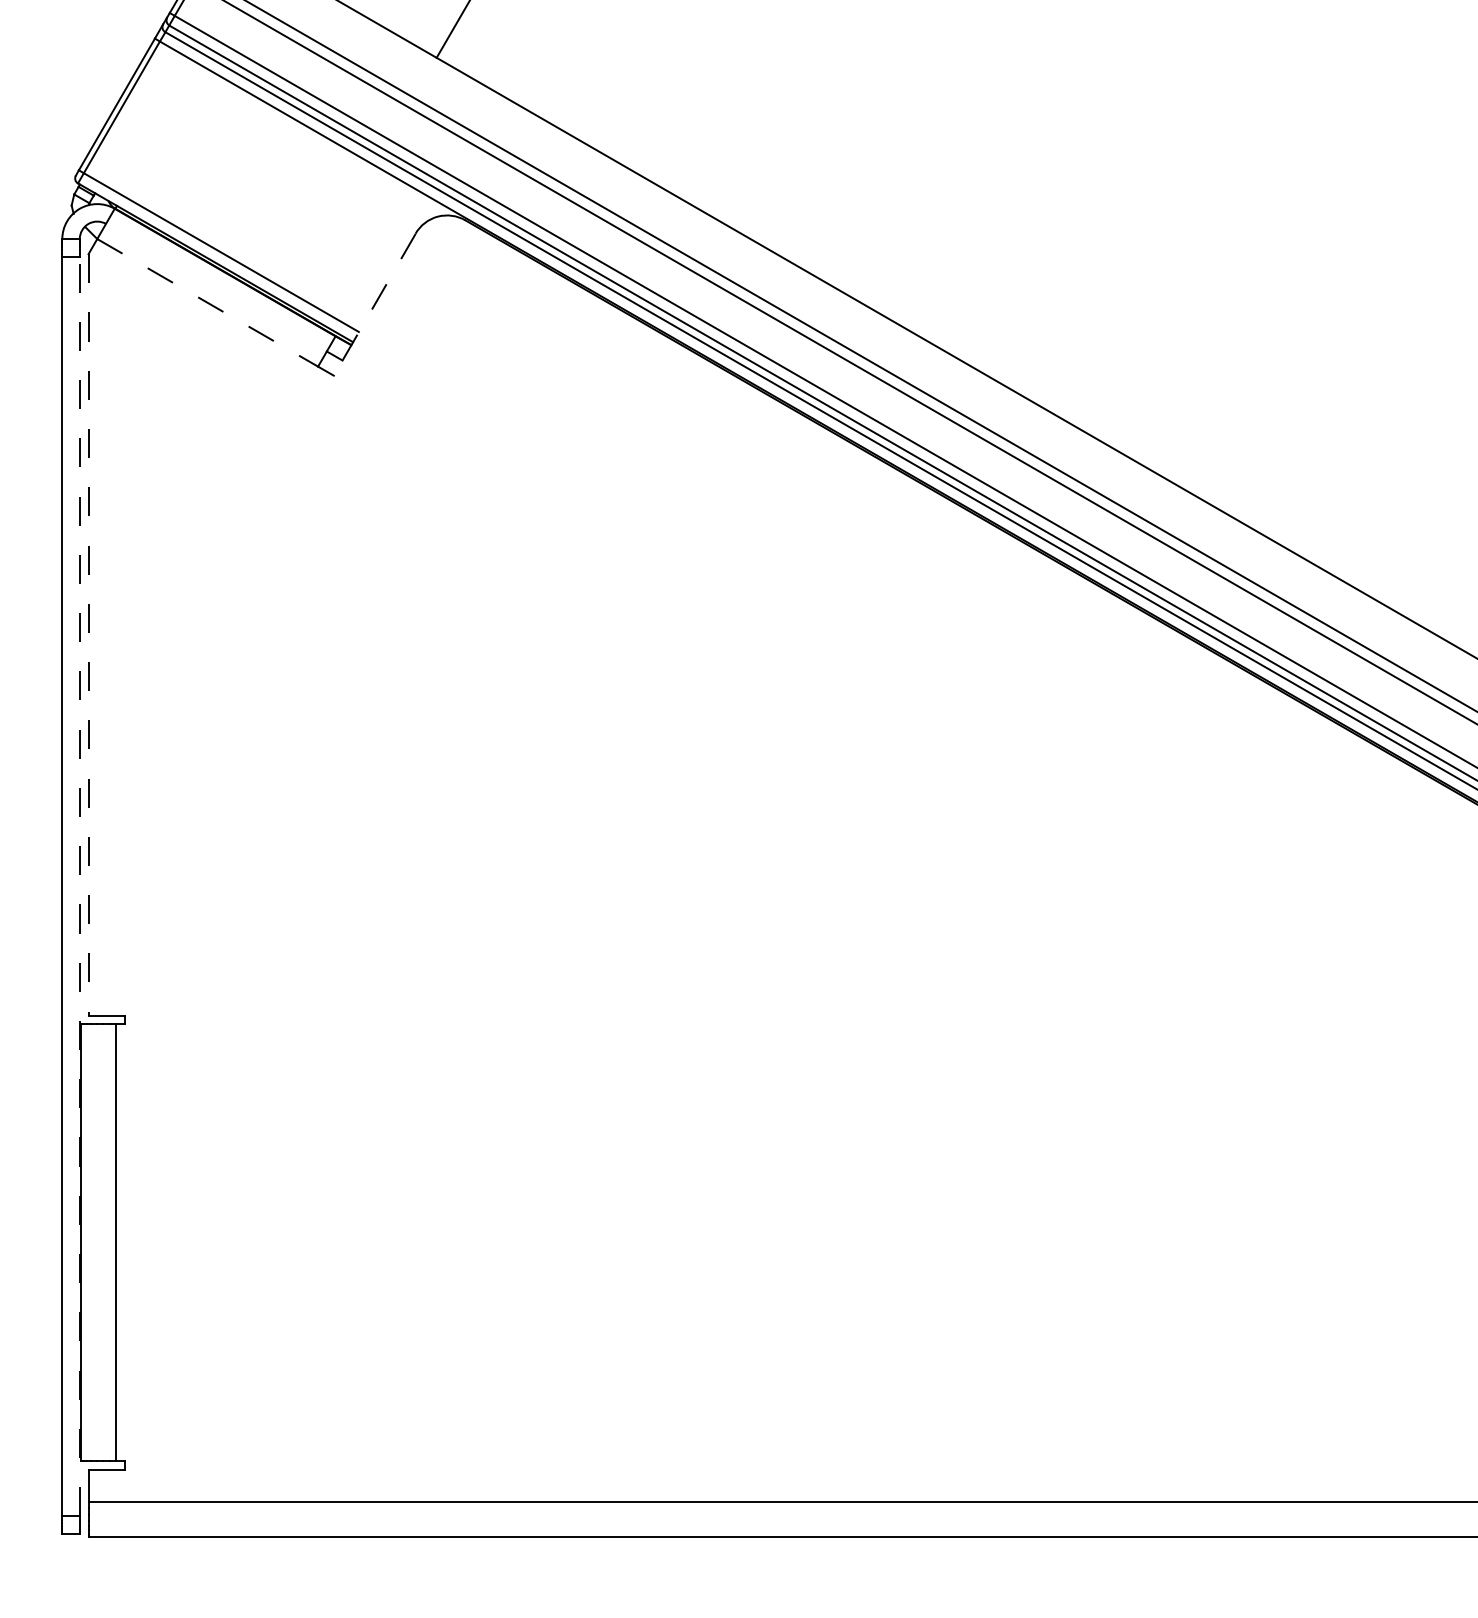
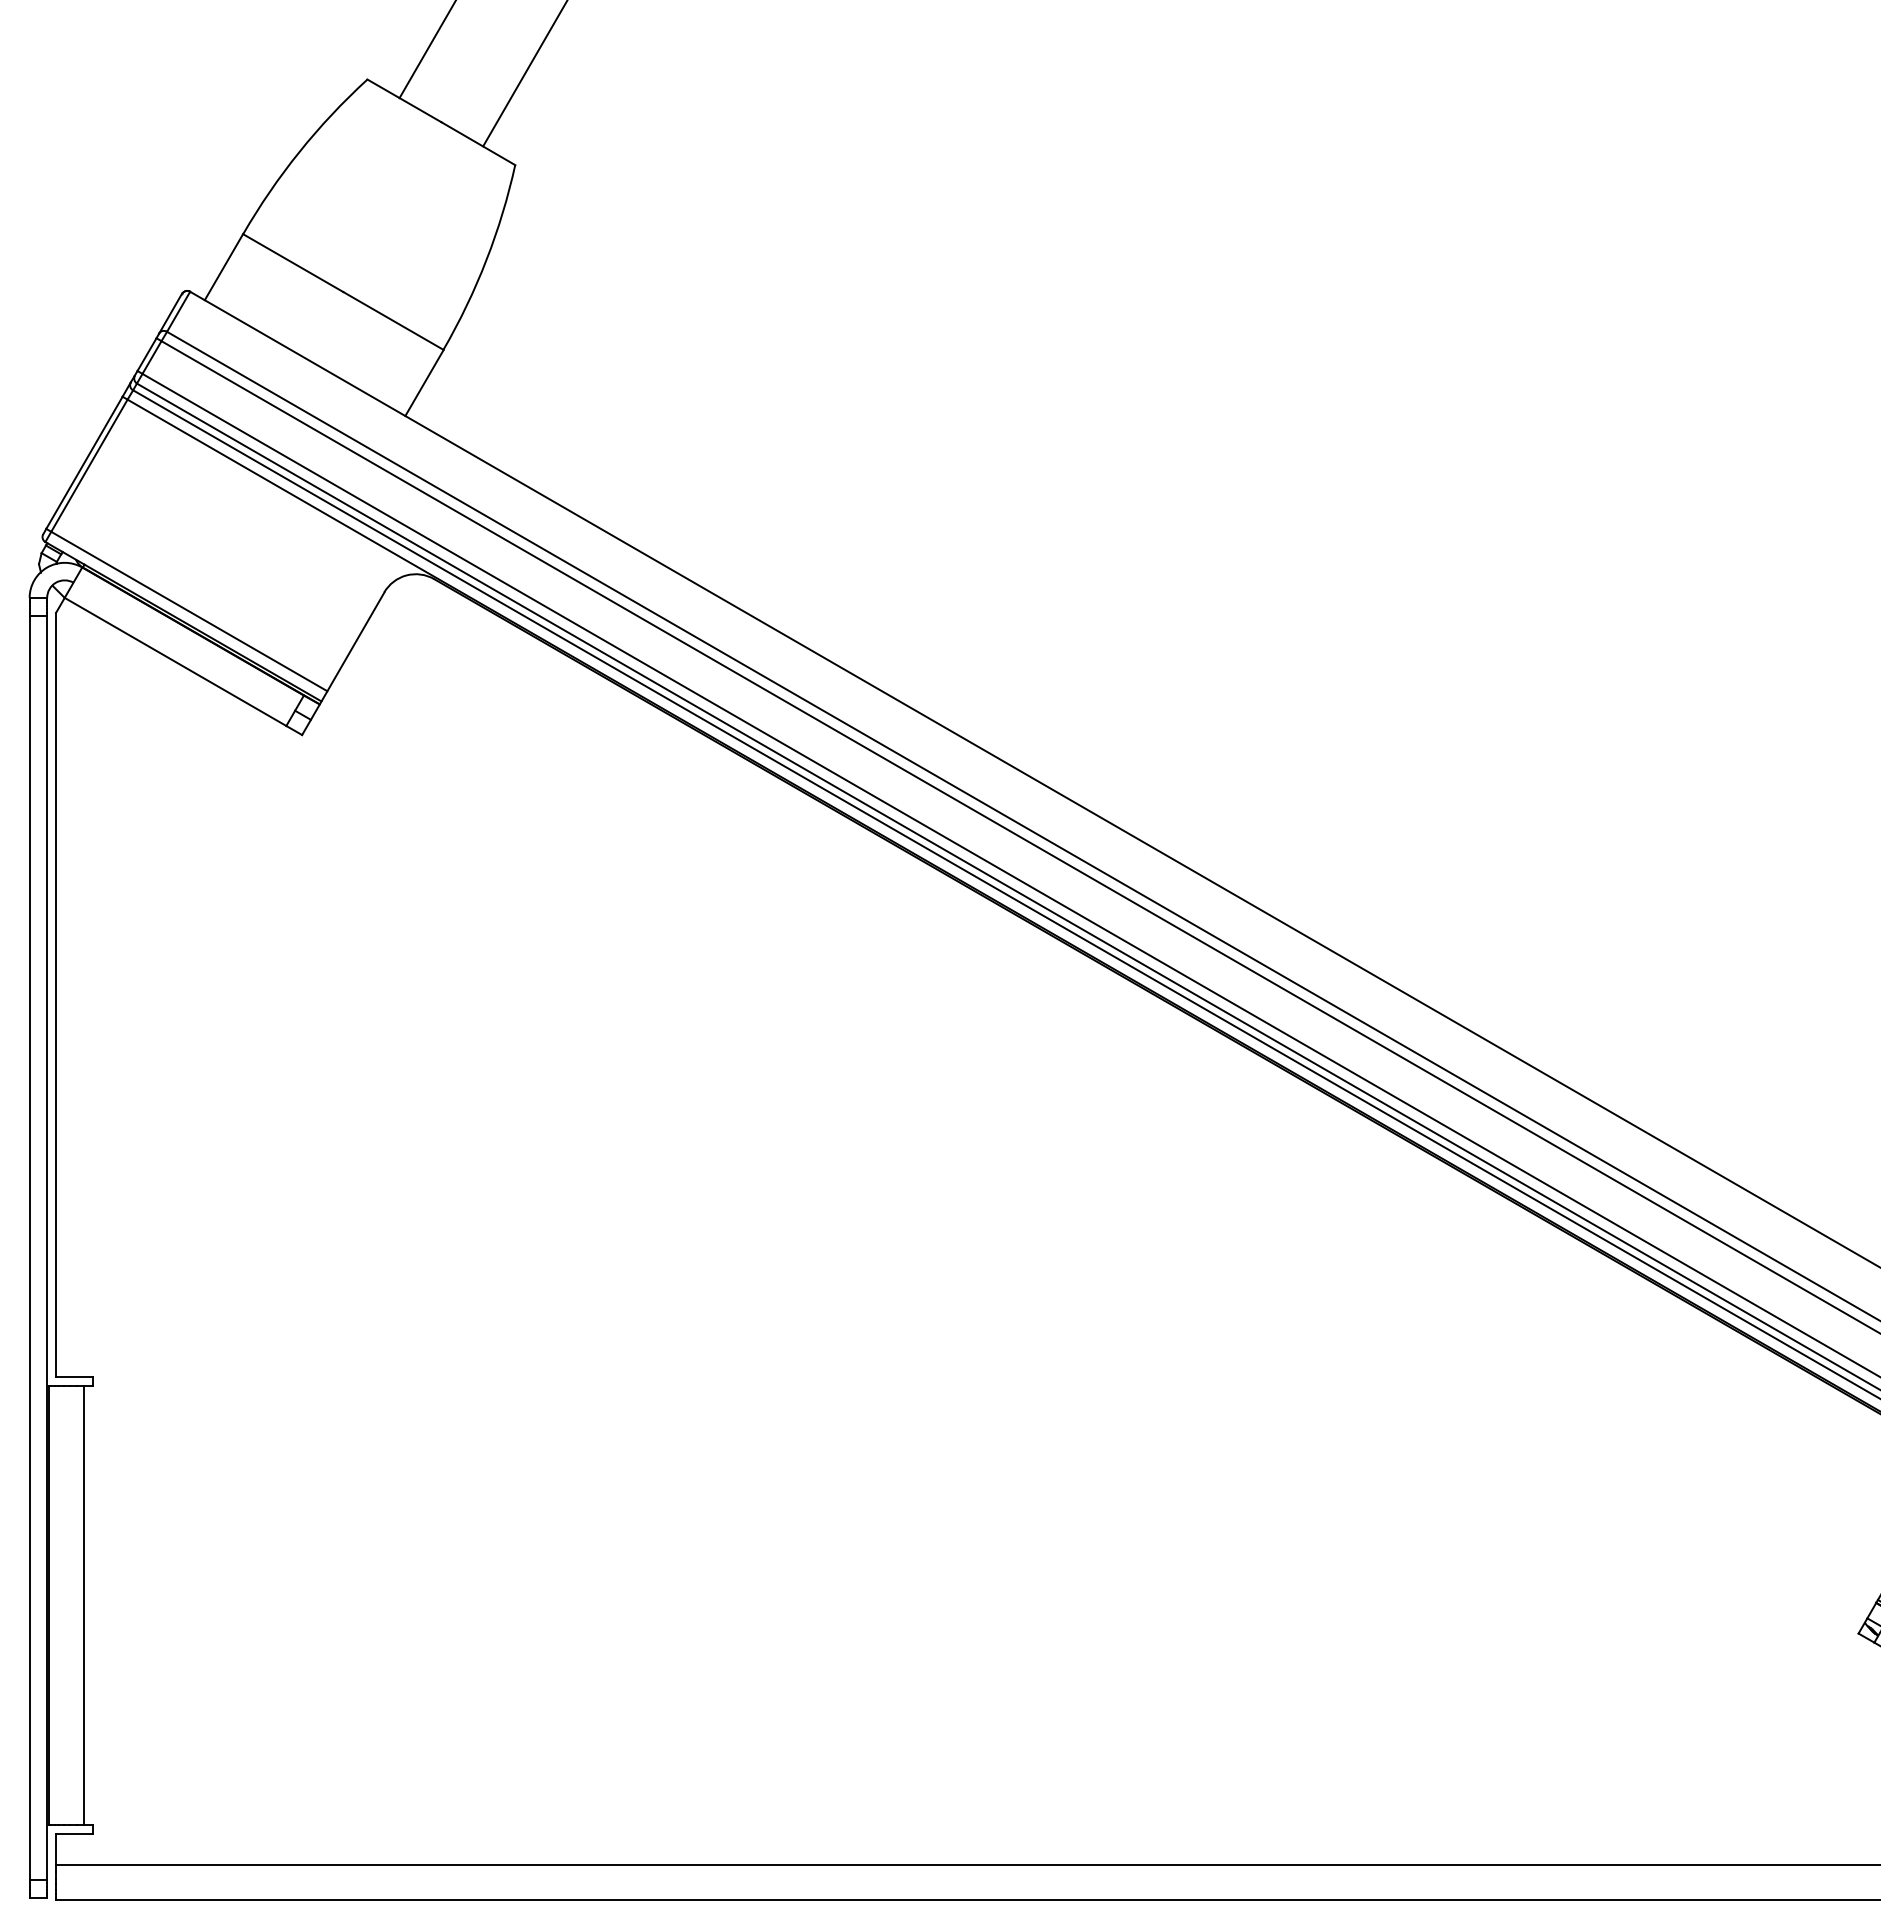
line: (207, 302) -> (175, 661), dashed -> solid
line: (374, 305) -> (342, 664), dashed -> solid
line: (88, 635) -> (55, 995), dashed -> solid
line: (80, 887) -> (47, 1248), dashed -> solid

